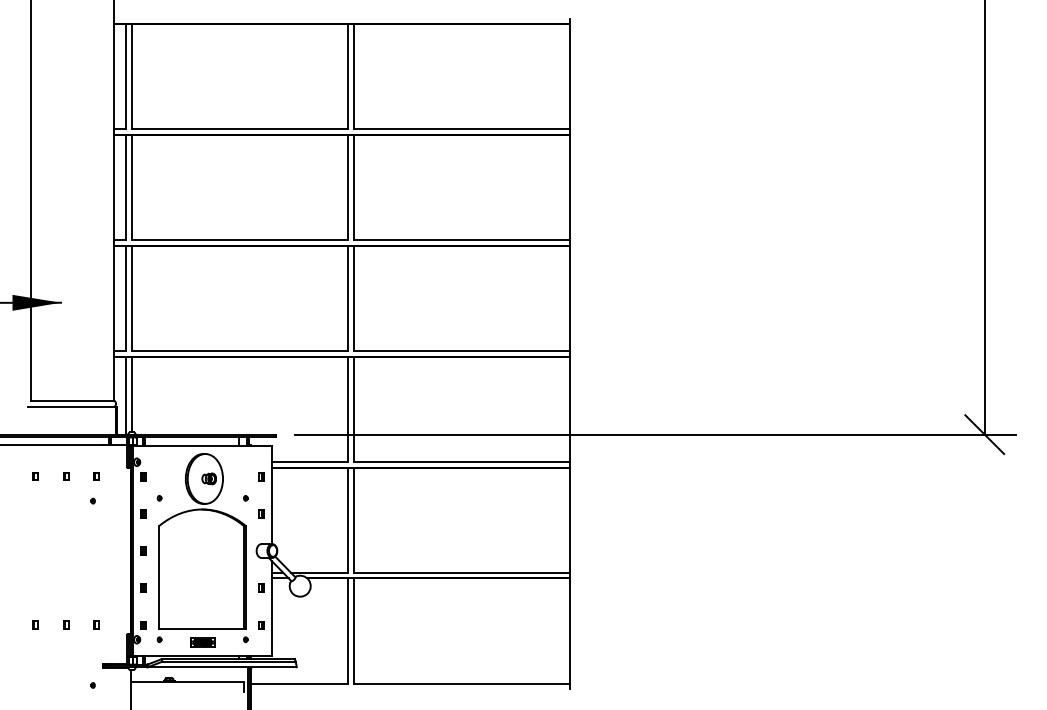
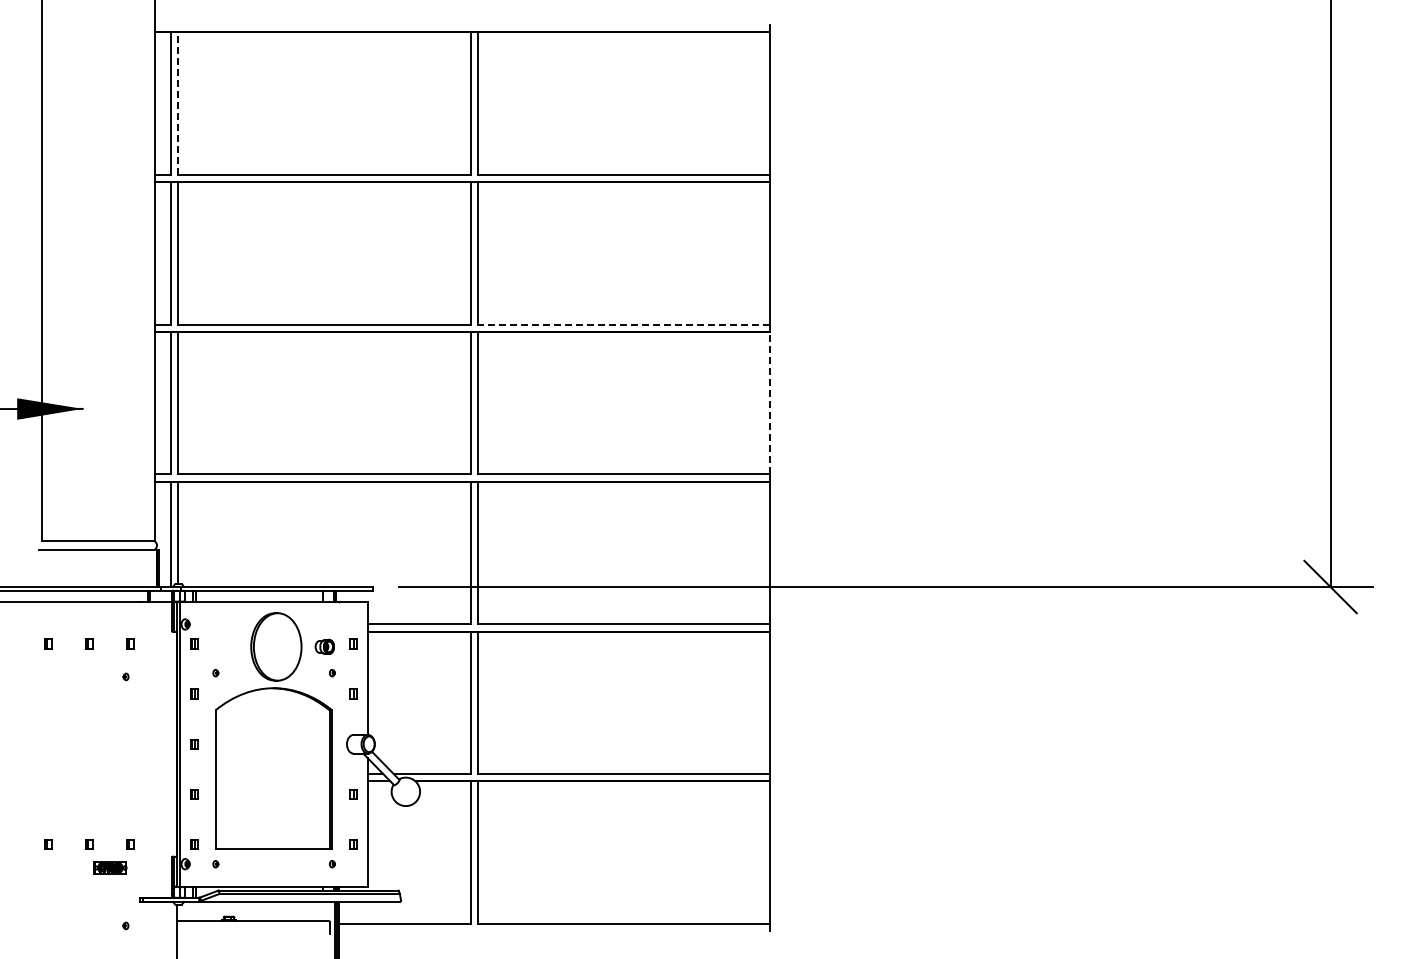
line: (131, 76) -> (178, 103), solid -> dashed
line: (461, 240) -> (623, 324), solid -> dashed
line: (570, 298) -> (770, 402), solid -> dashed
part: (208, 478) -> (324, 646), moved
part: (202, 642) -> (110, 867), moved

